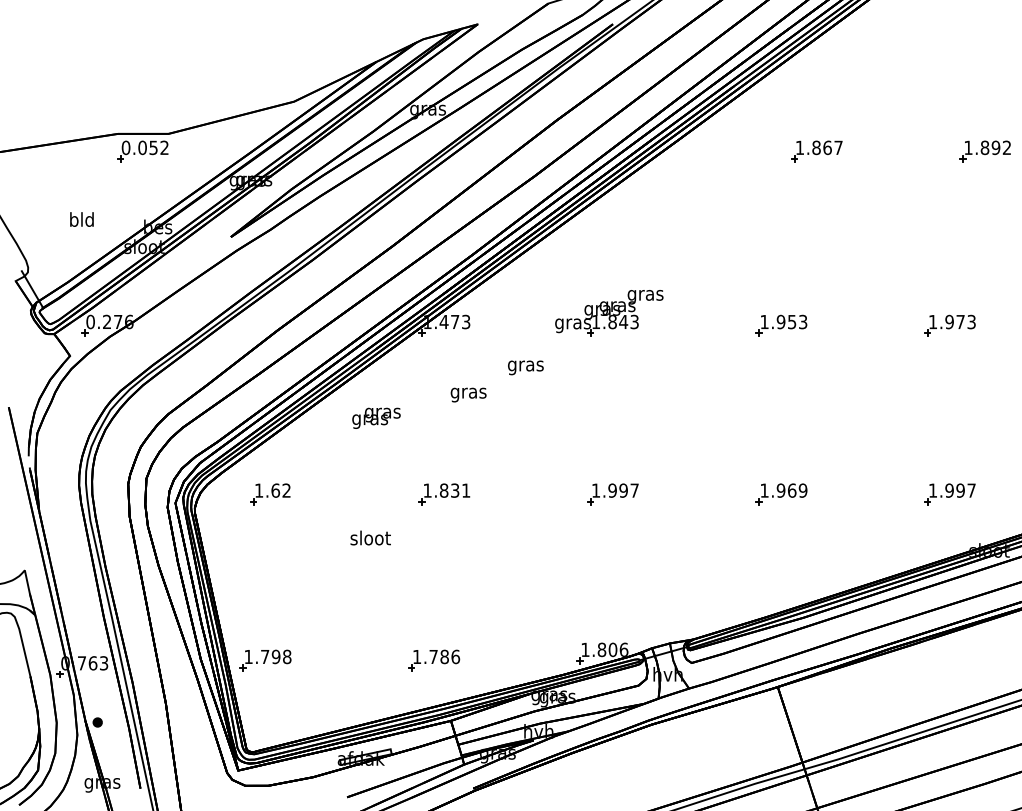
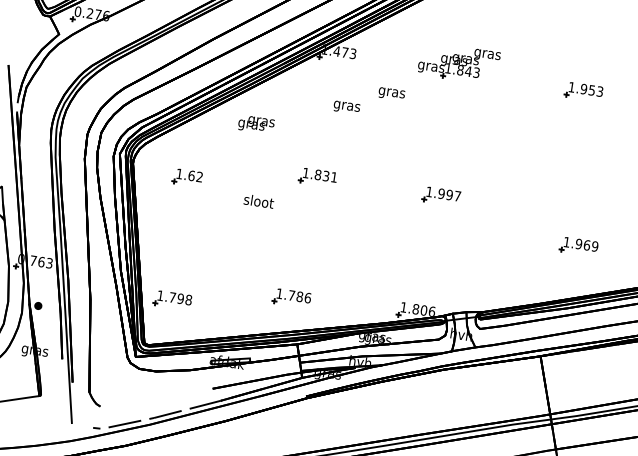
text: (376, 417) -> (256, 124), moved
part: (270, 494) -> (187, 178), moved
part: (781, 494) -> (578, 246), moved
part: (265, 660) -> (172, 300), moved

